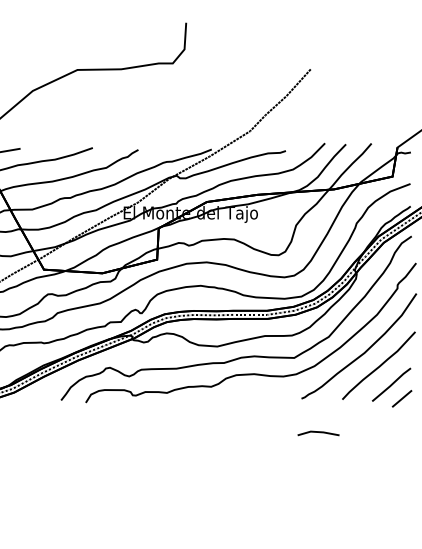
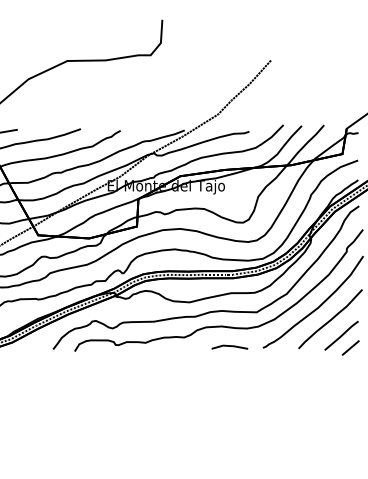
line: (318, 432) -> (229, 346), moved

